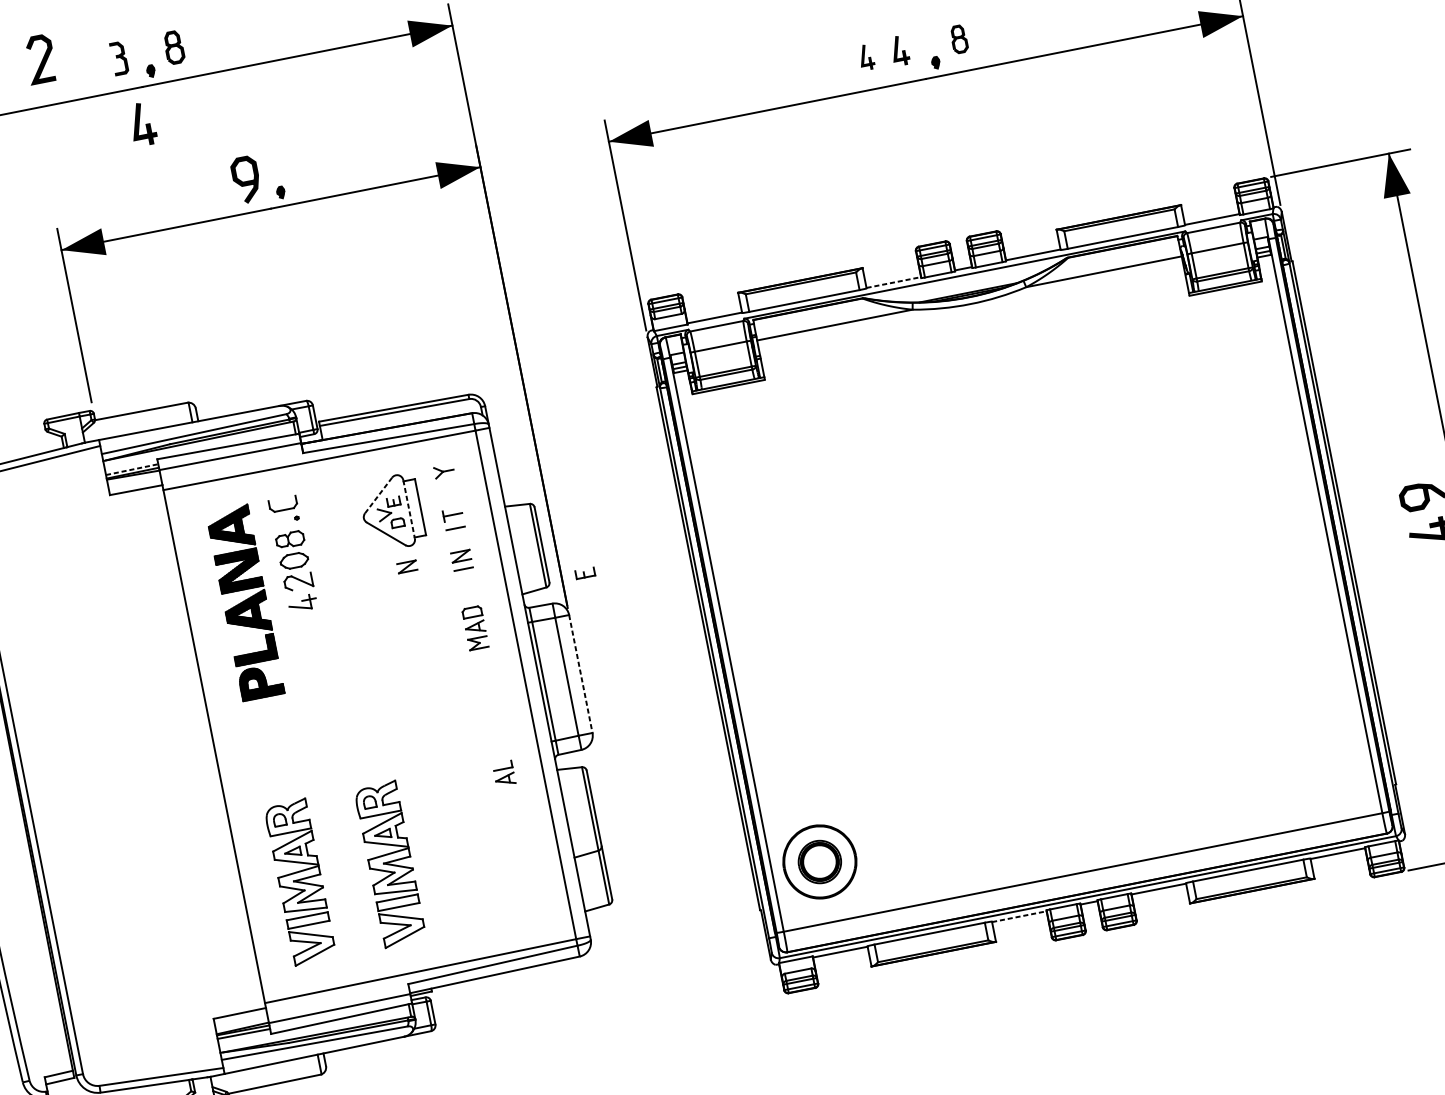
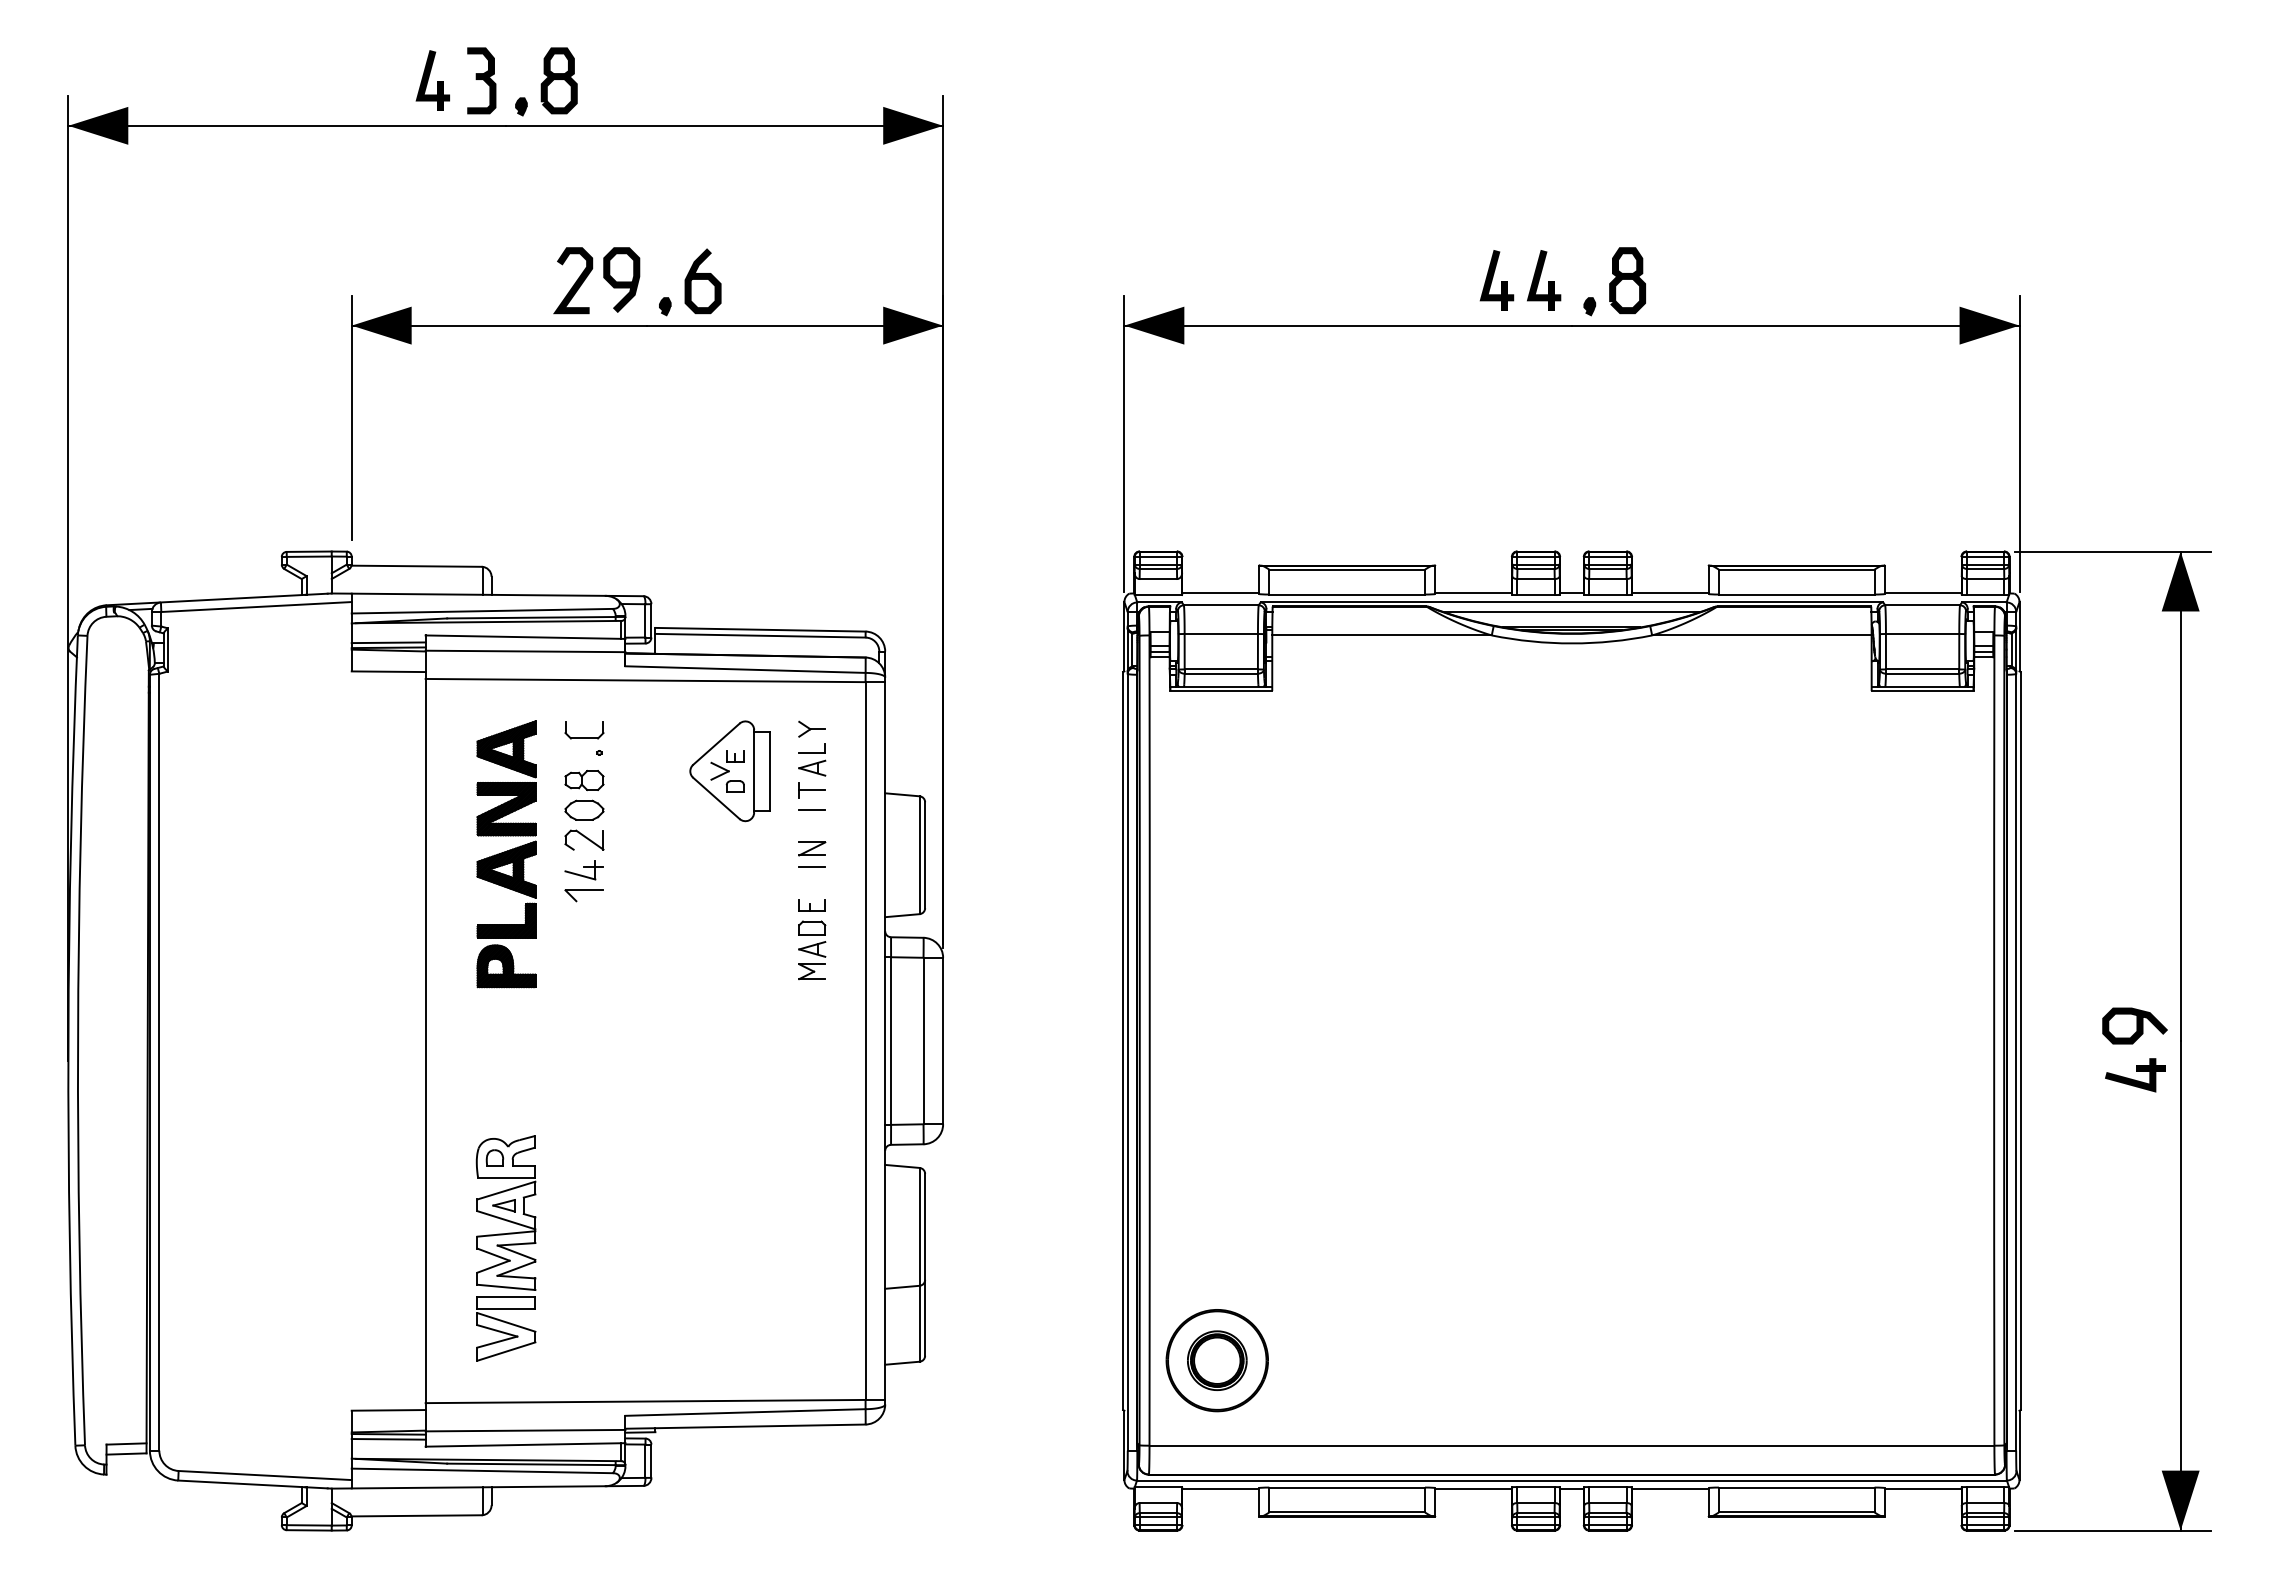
part: (958, 39) -> (1627, 280), size x1.67
part: (173, 47) -> (558, 80), size x1.43
part: (900, 50) -> (1544, 280), size x1.43
part: (866, 57) -> (1496, 280), size x1.67
part: (119, 58) -> (481, 80), size x1.43
curve: (42, 59) -> (575, 281), moved
part: (142, 124) -> (432, 80), moved
curve: (303, 168) -> (702, 279), added
line: (894, 282) -> (1474, 593), dashed -> solid
line: (965, 282) -> (1571, 612), added
line: (132, 469) -> (388, 642), dashed -> solid
line: (378, 495) -> (716, 743), dashed -> solid
line: (409, 509) -> (754, 771), dashed -> solid
part: (407, 566) -> (736, 848), removed
part: (584, 573) -> (811, 905), moved
part: (305, 621) -> (583, 895), added
line: (581, 674) -> (943, 1041), dashed -> solid
part: (504, 773) -> (812, 759), moved
part: (389, 864) -> (632, 1248), removed
line: (1020, 916) -> (1474, 1488), dashed -> solid

